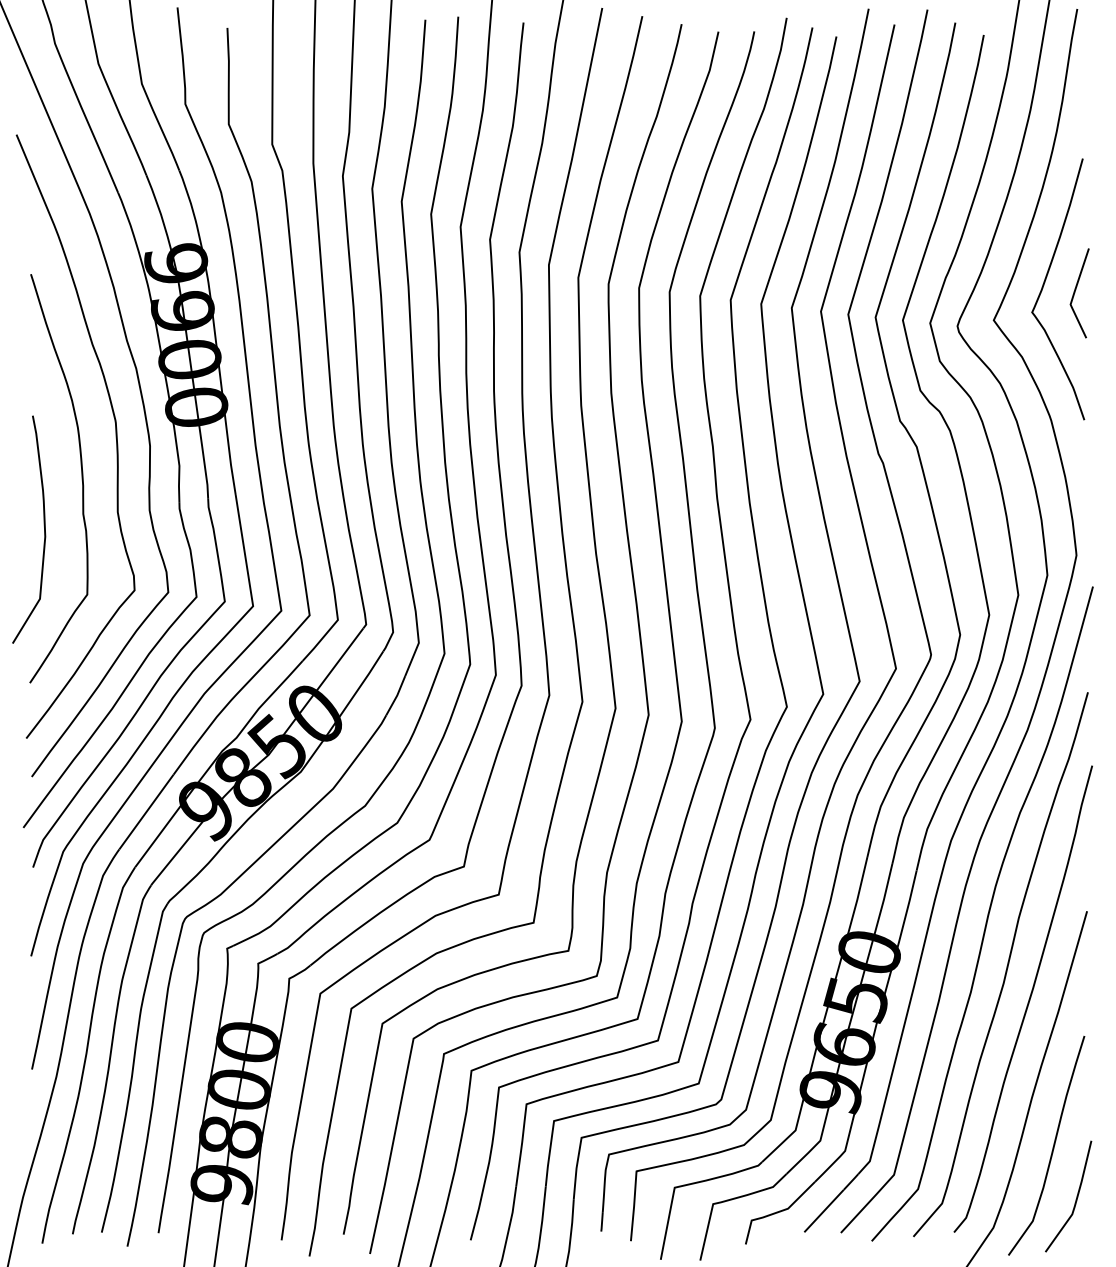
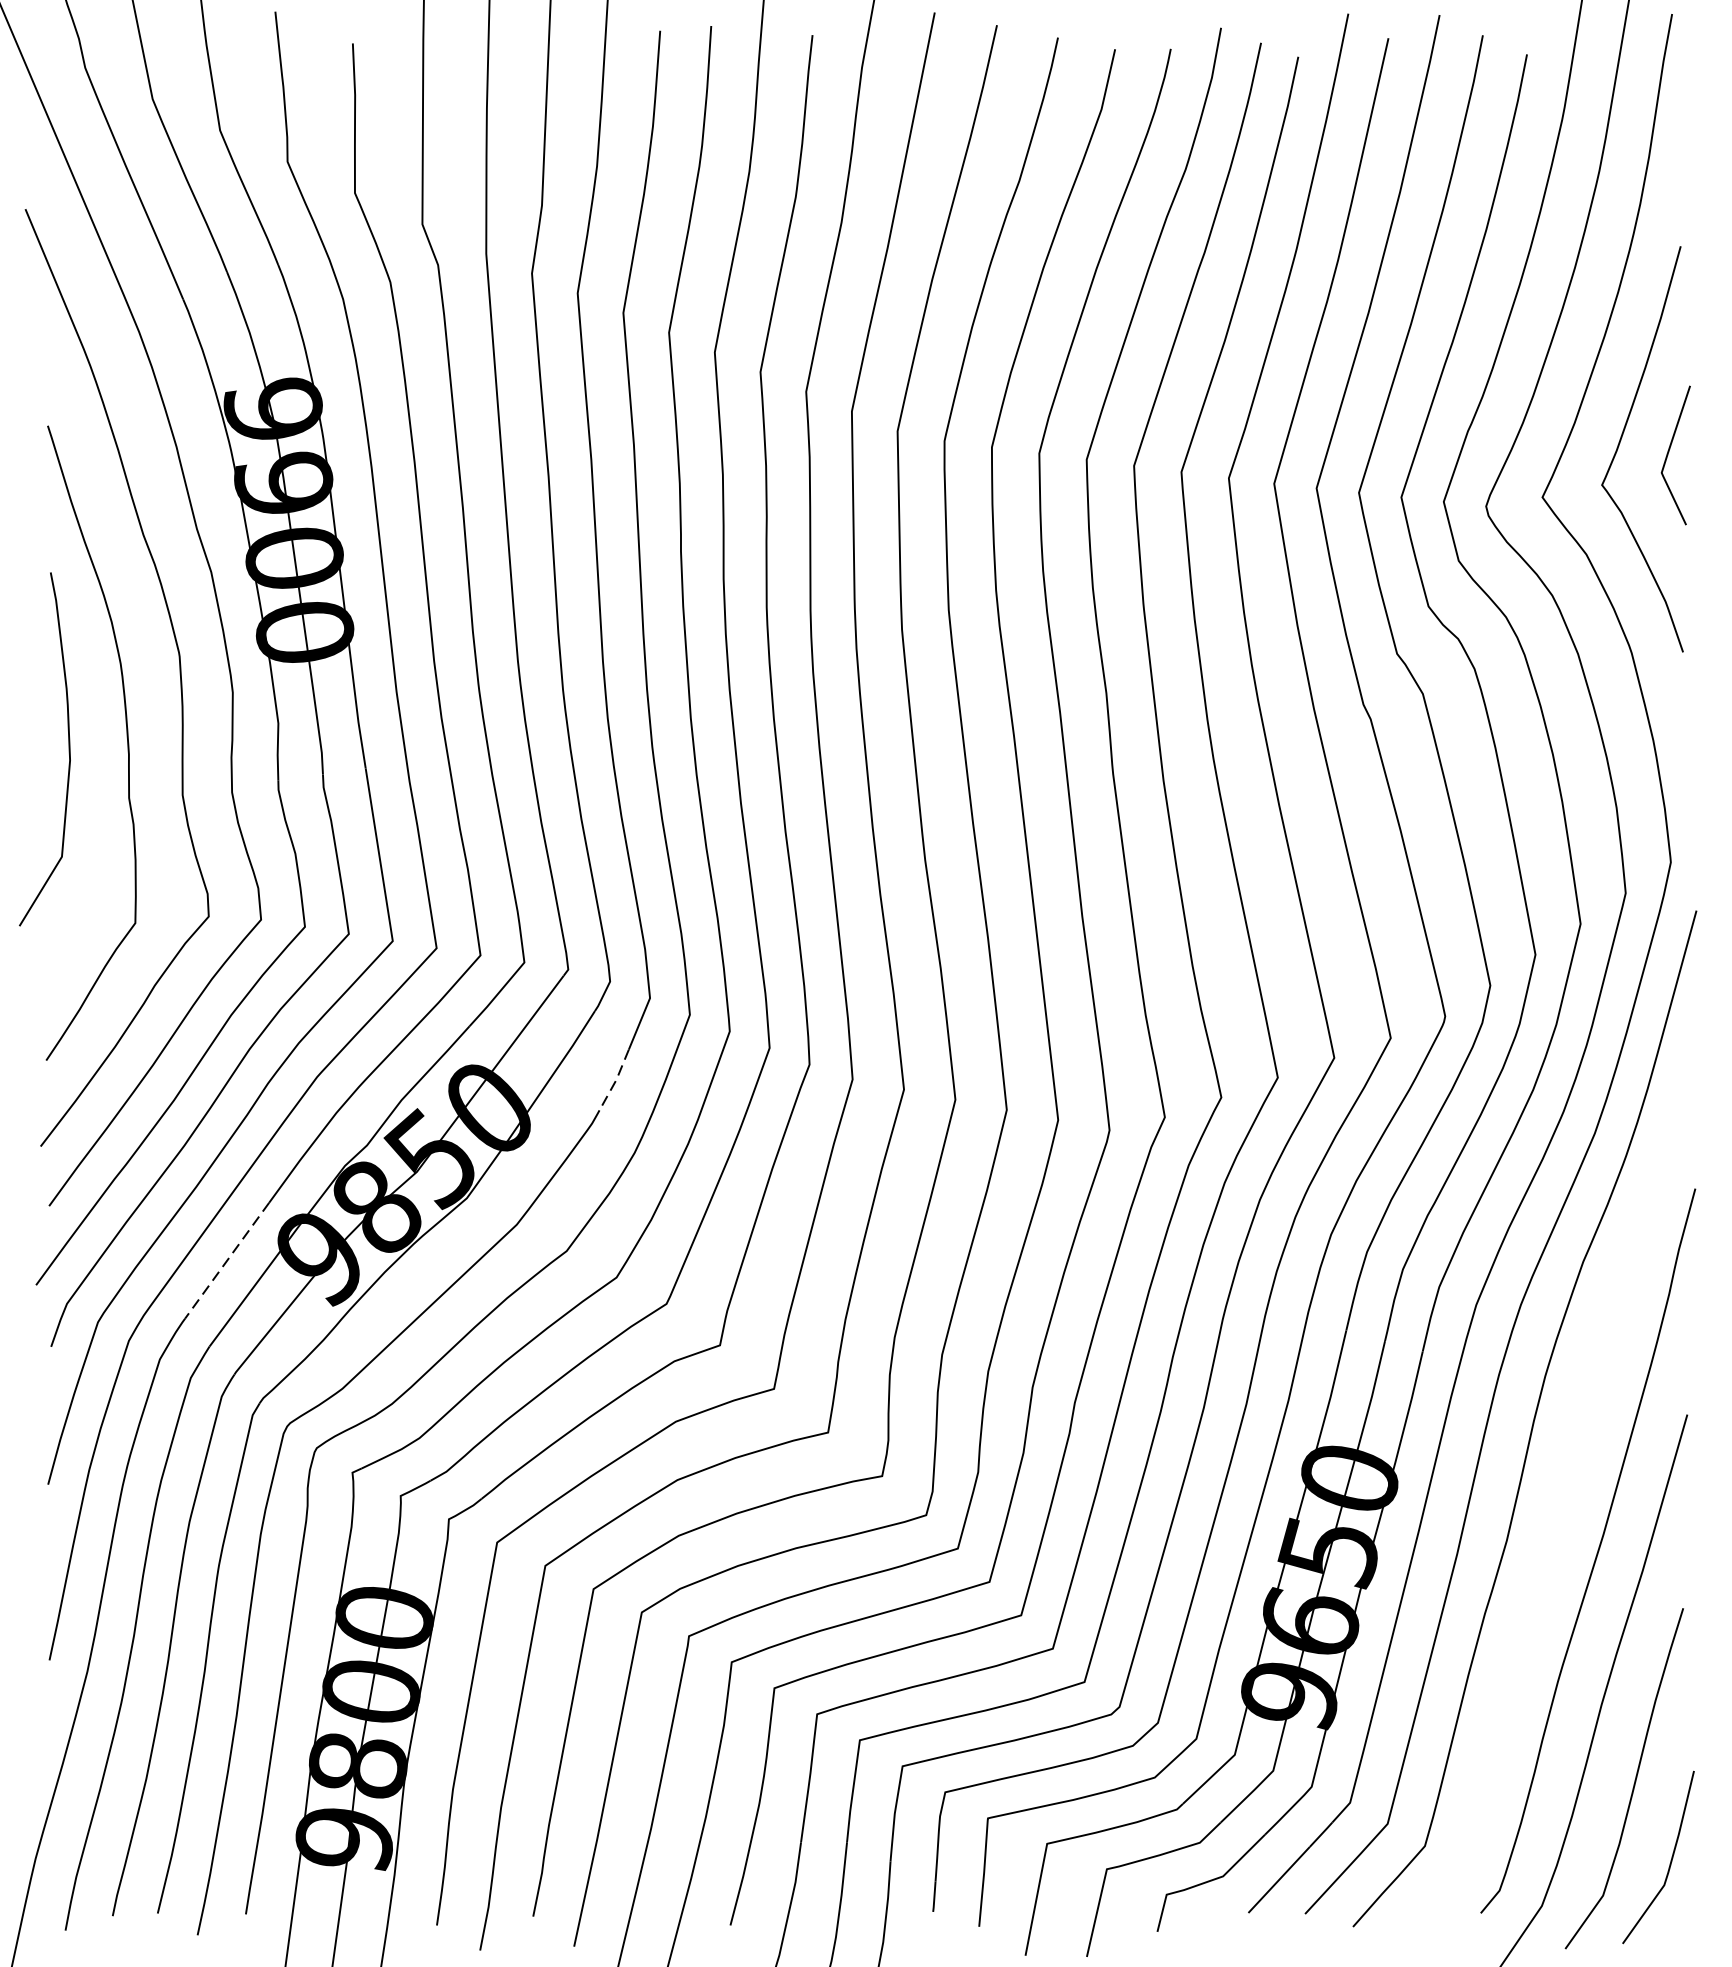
curve: (43, 525) -> (67, 742), moved
line: (397, 695) -> (616, 1079), solid -> dashed
line: (146, 811) -> (227, 1259), solid -> dashed
curve: (1006, 966) -> (1562, 1500), removed

